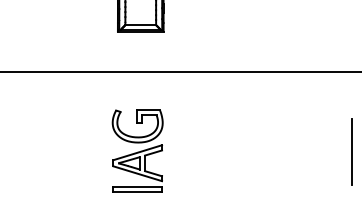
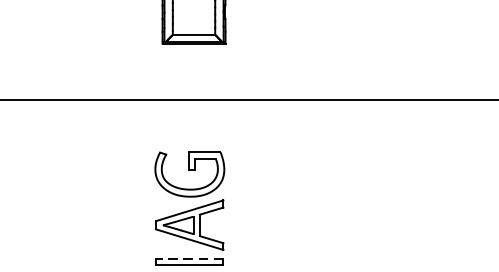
line: (351, 151) -> (484, 209), removed
line: (137, 187) -> (189, 258), solid -> dashed

